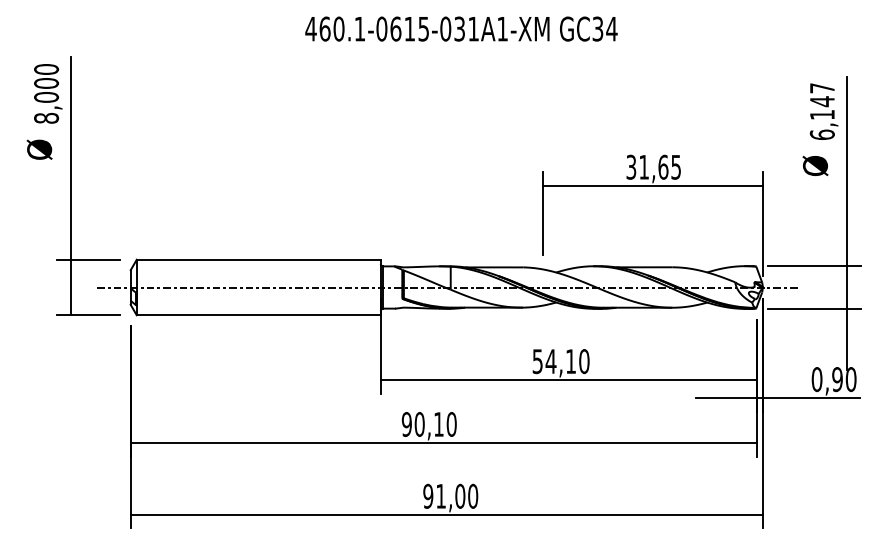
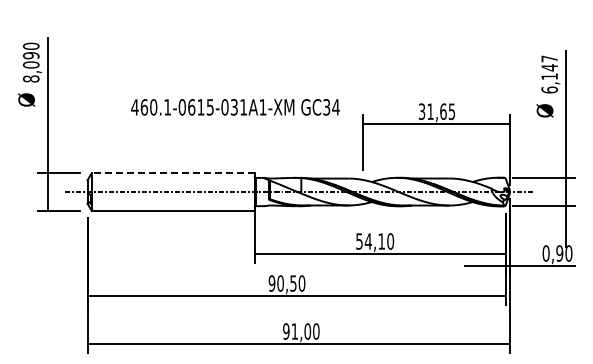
text: (461, 29) -> (235, 107), moved
text: (46, 83) -> (31, 55), 8,000 -> 8,090
line: (259, 259) -> (173, 173), solid -> dashed
text: (439, 424) -> (293, 283), 90,10 -> 90,50

